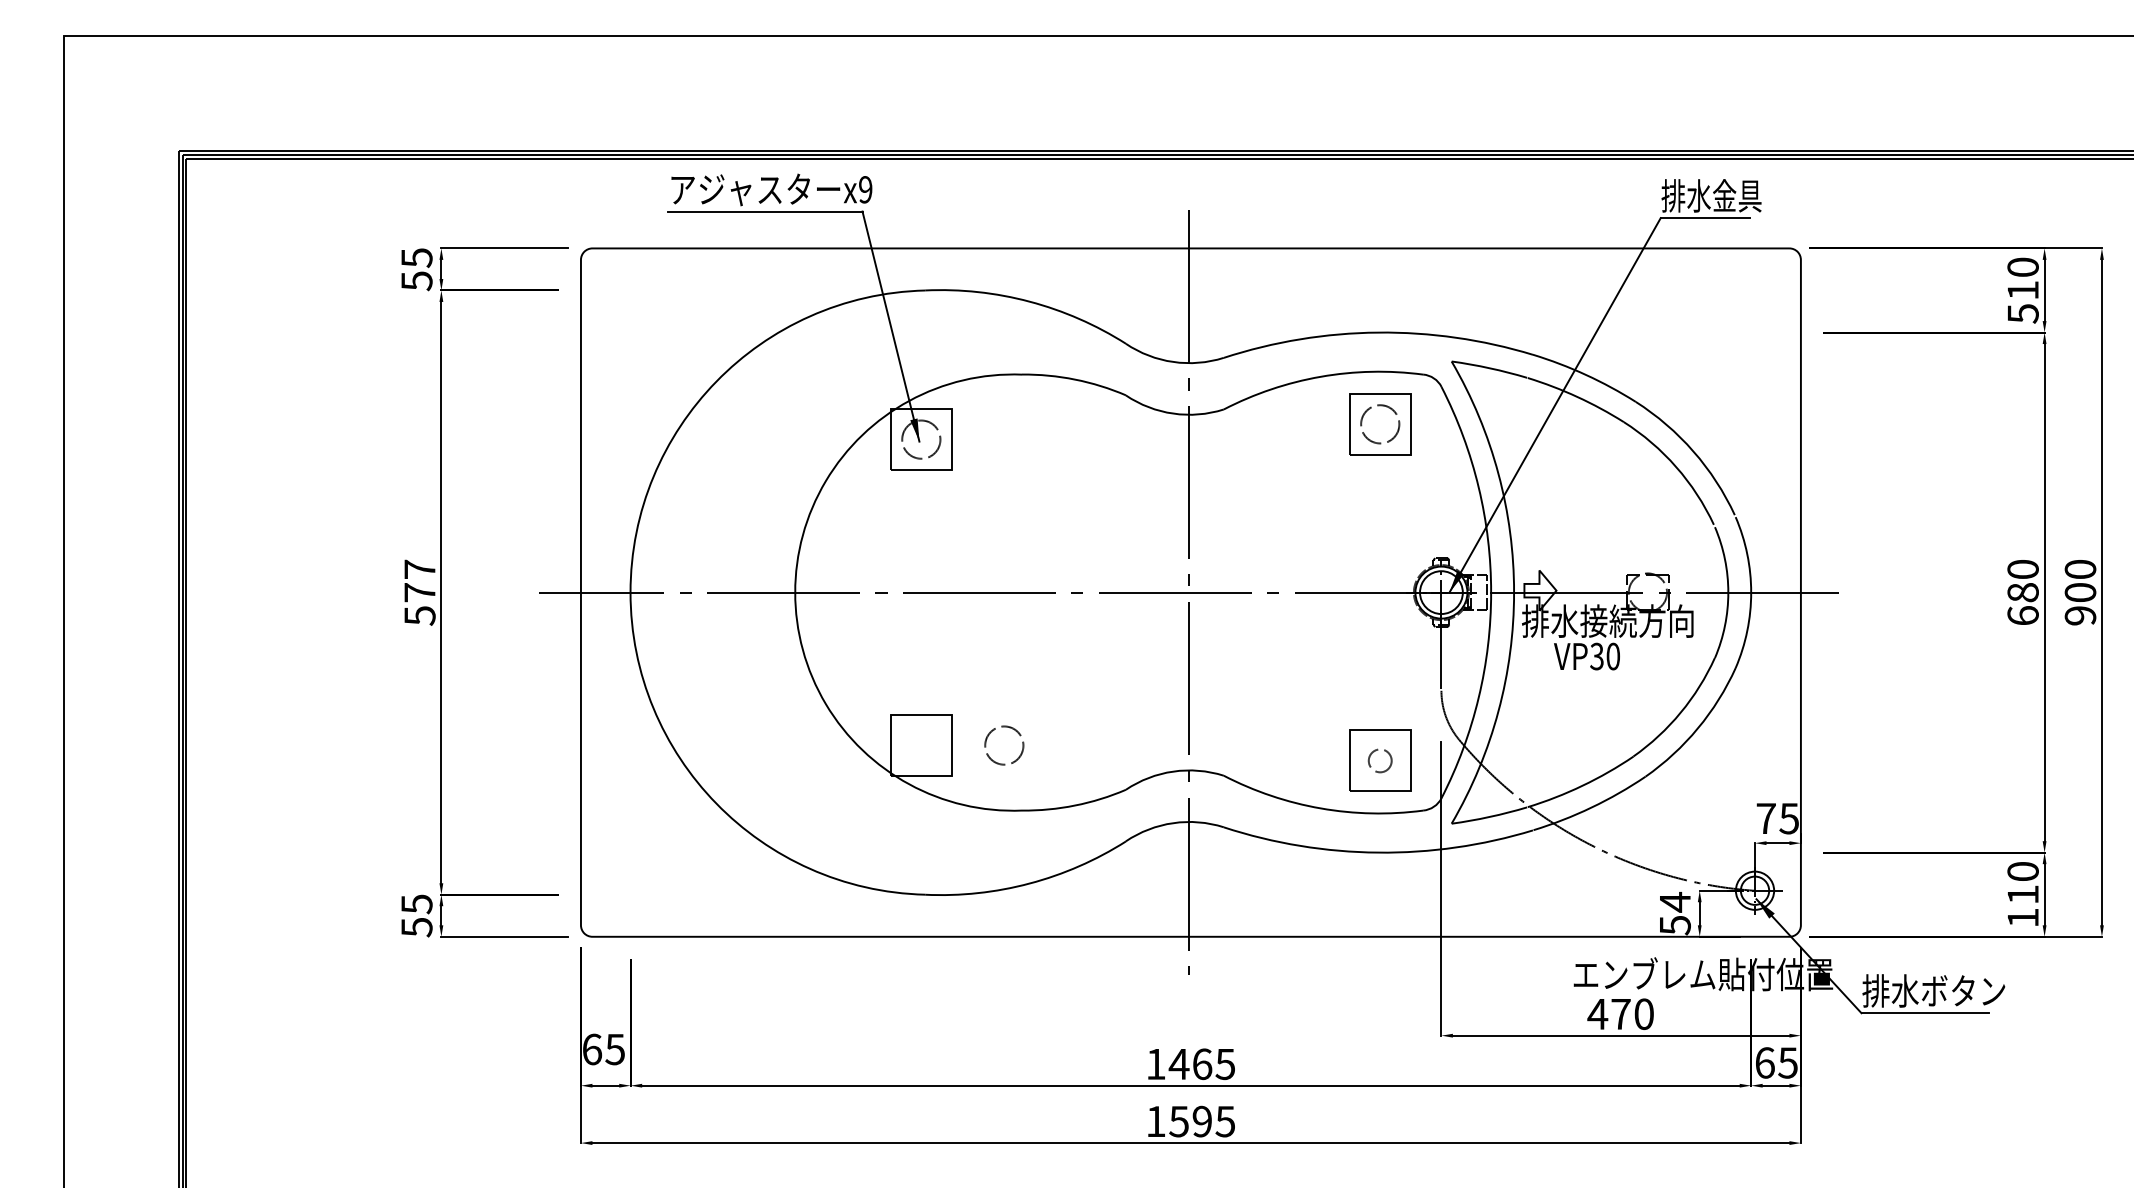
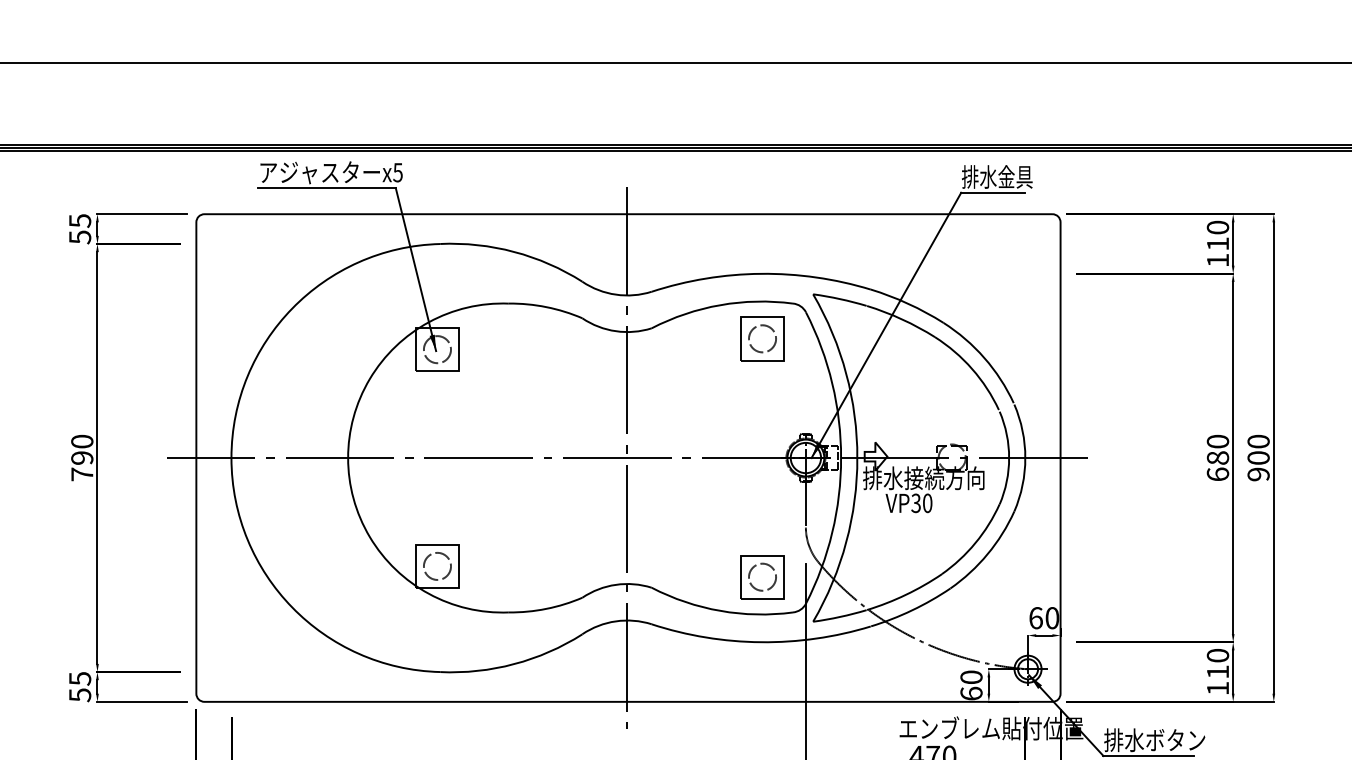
text: (865, 189) -> (397, 172), x9 -> x5
text: (2022, 313) -> (1217, 260), 510 -> 110
text: (419, 592) -> (81, 457), 577 -> 790
circle: (1004, 745) -> (437, 566), moved
circle: (1380, 760) -> (762, 576), size x1.67
text: (1777, 818) -> (1043, 618), 75 -> 60
text: (1674, 913) -> (971, 685), 54 -> 60

